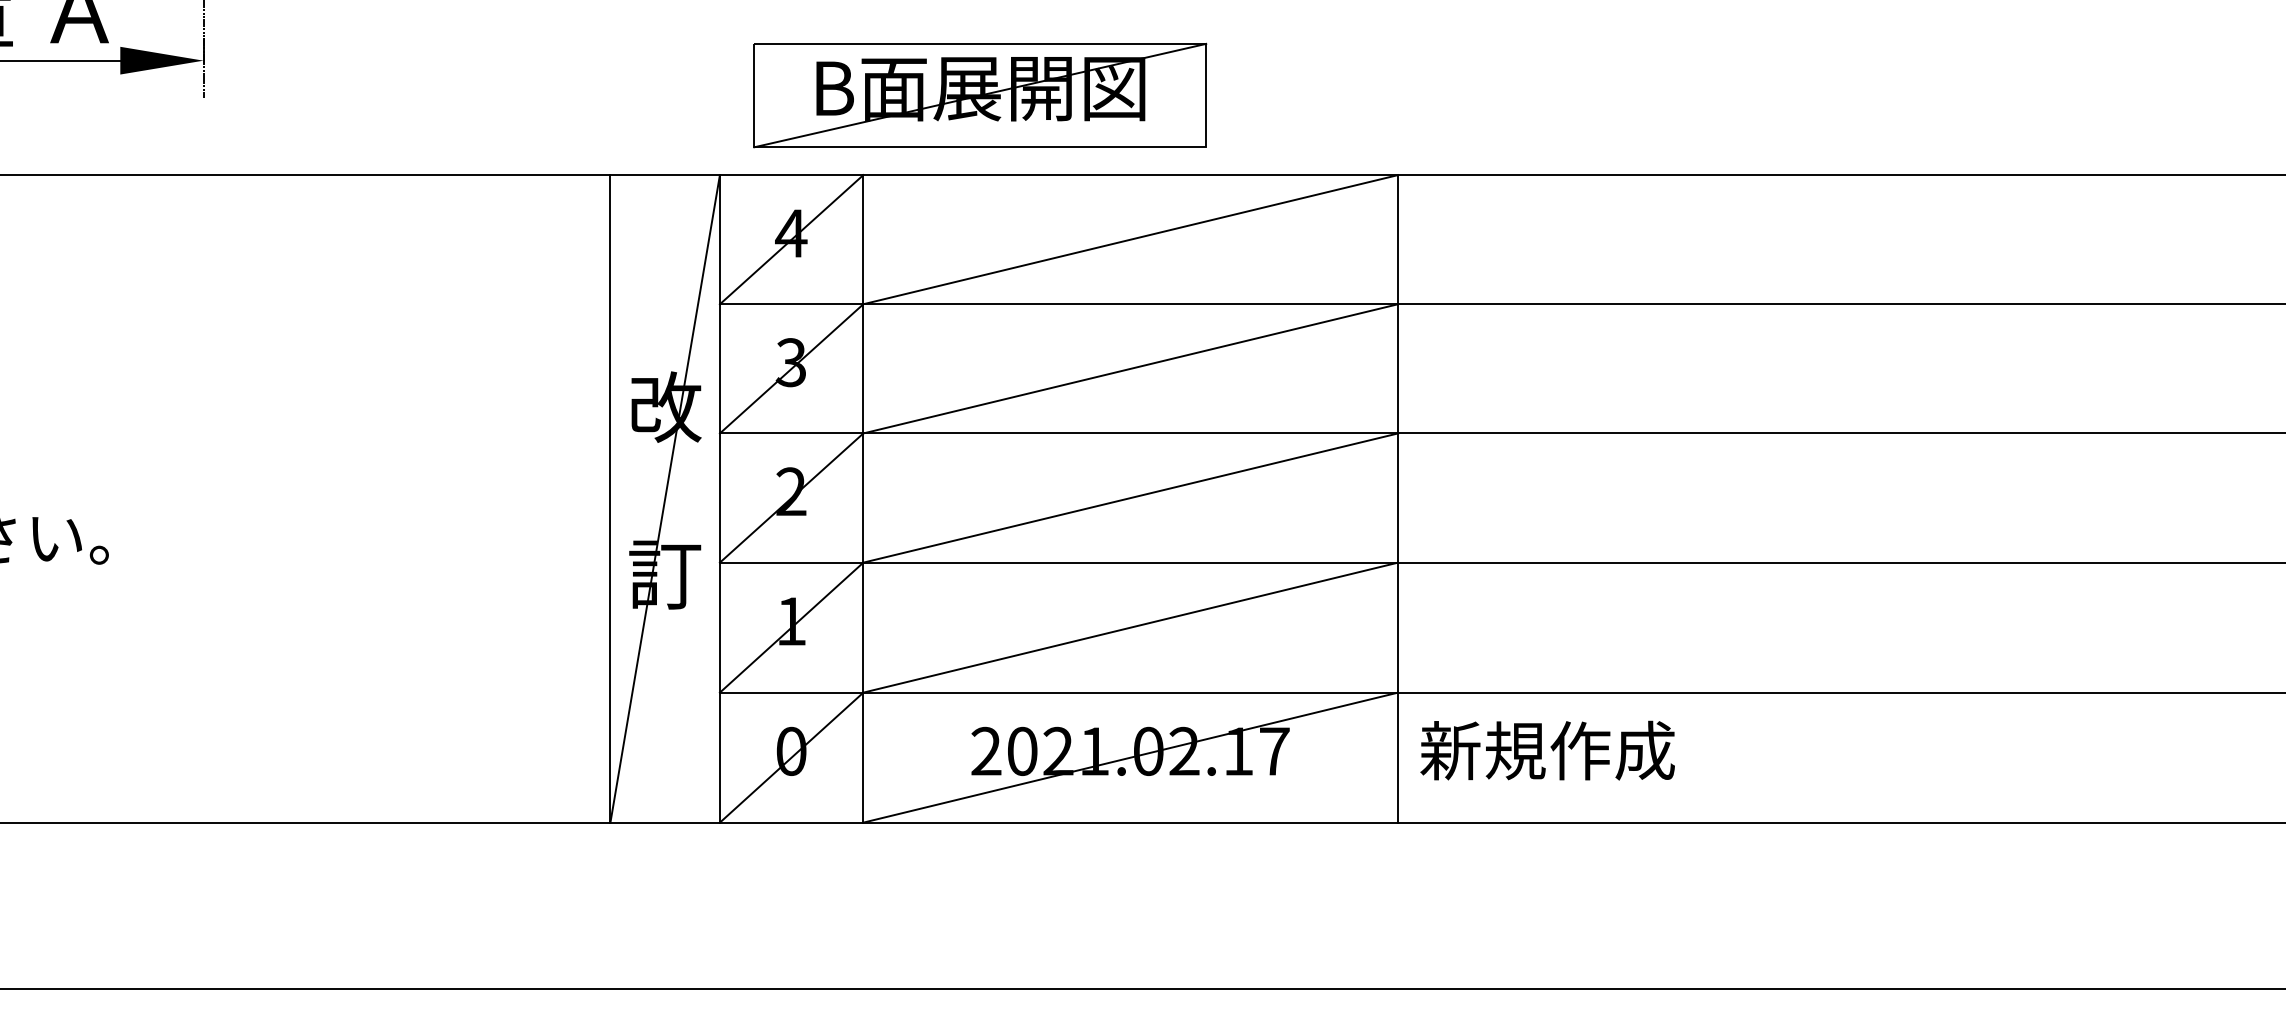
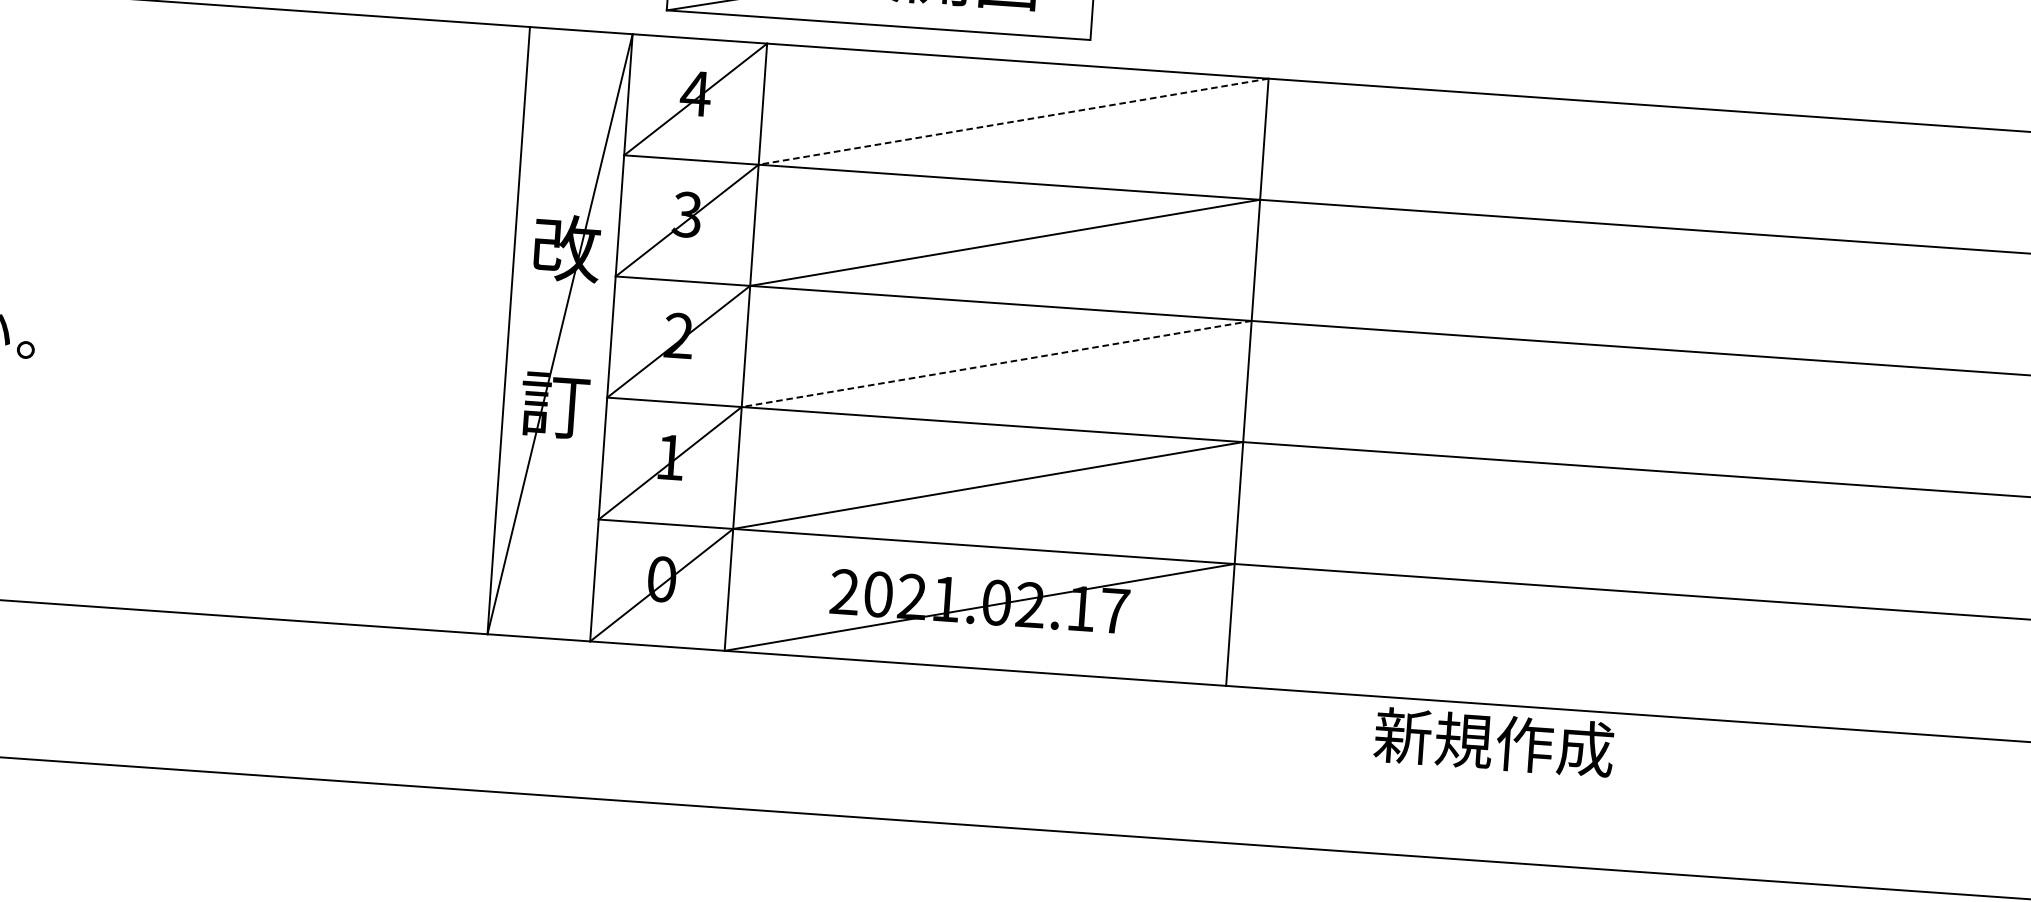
line: (1130, 239) -> (1013, 121), solid -> dashed
line: (1130, 498) -> (996, 364), solid -> dashed
text: (1547, 750) -> (1493, 742), moved

